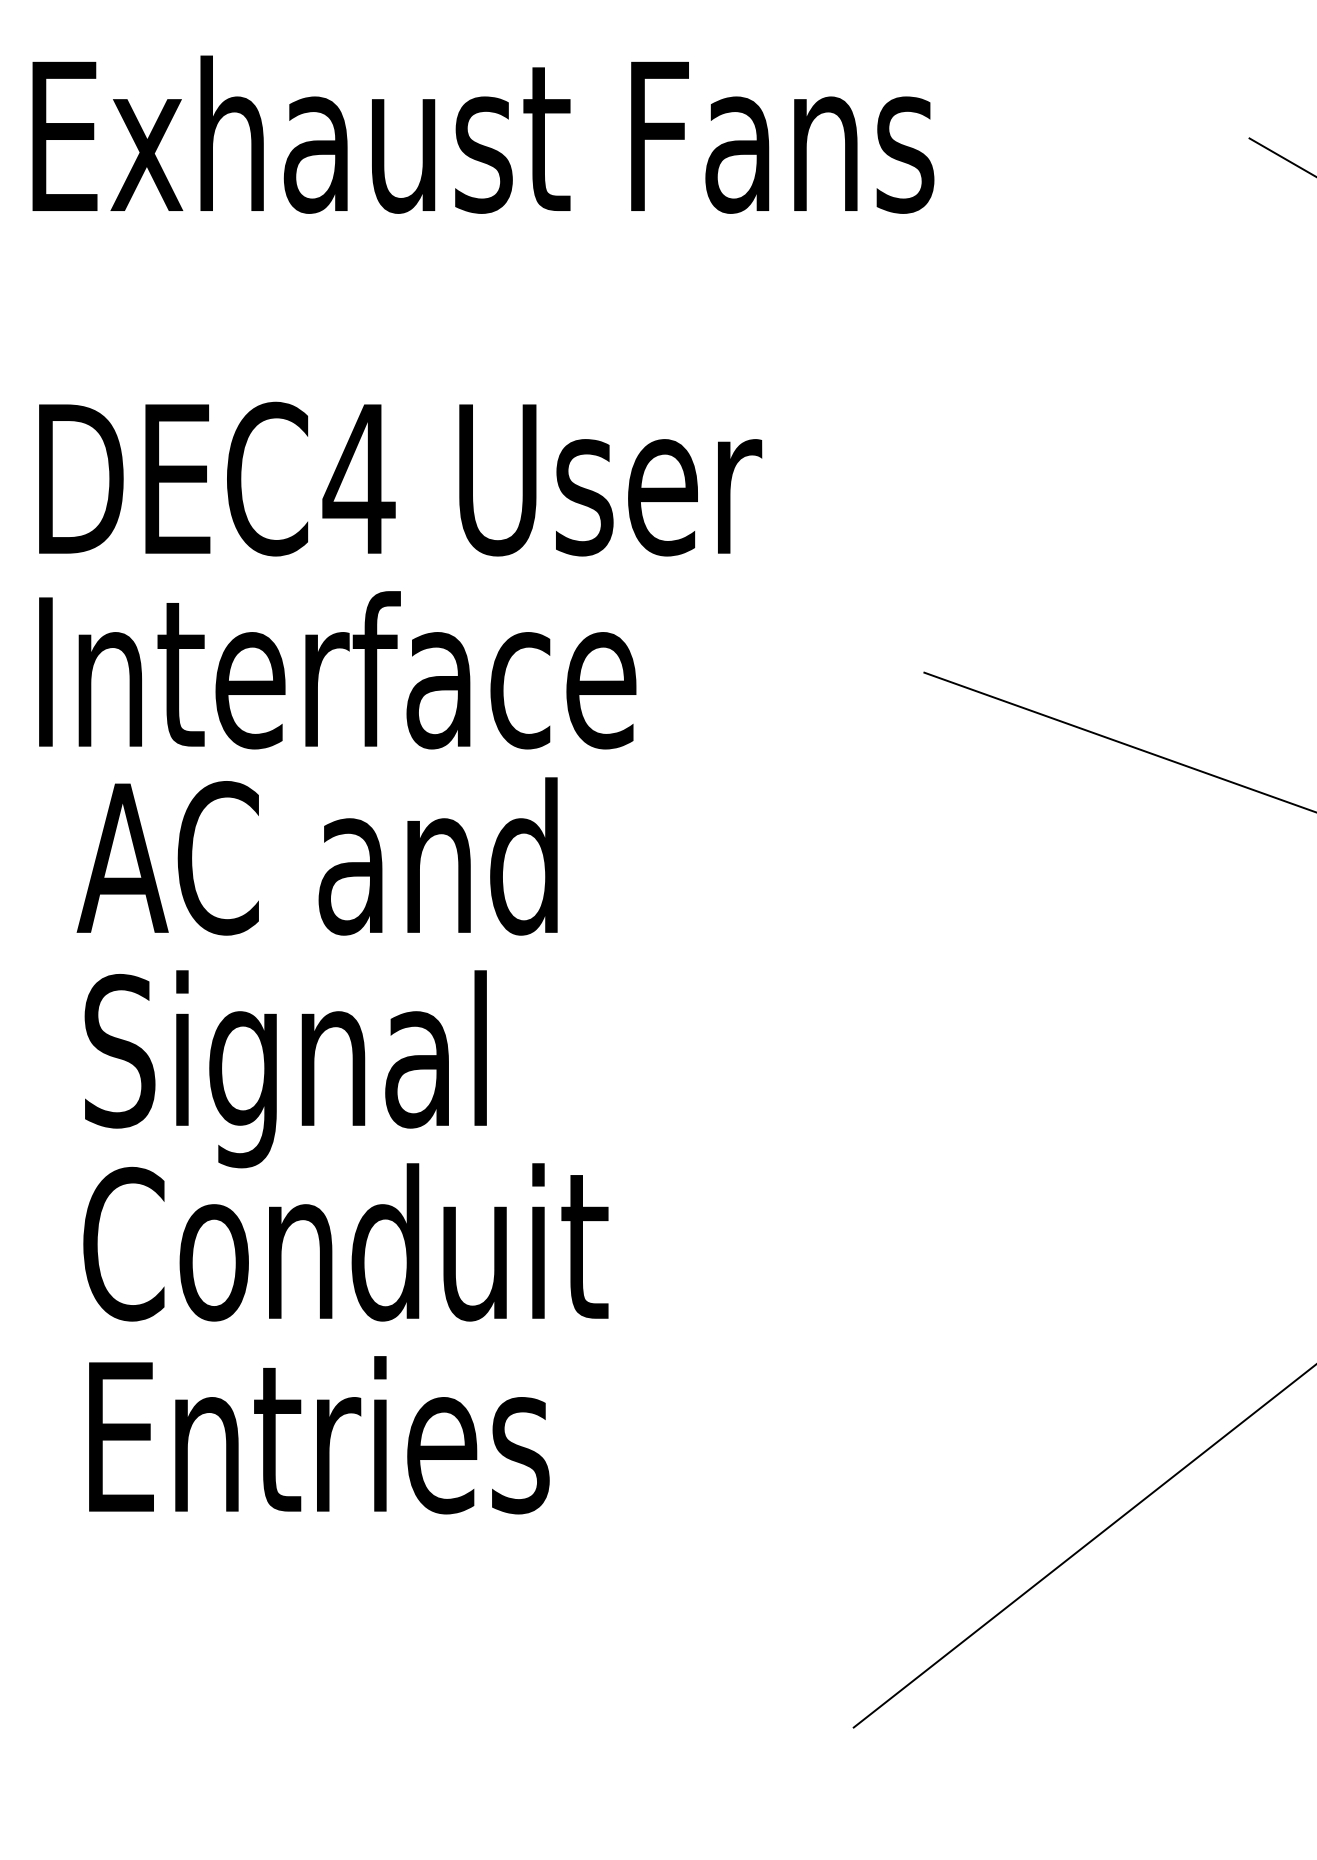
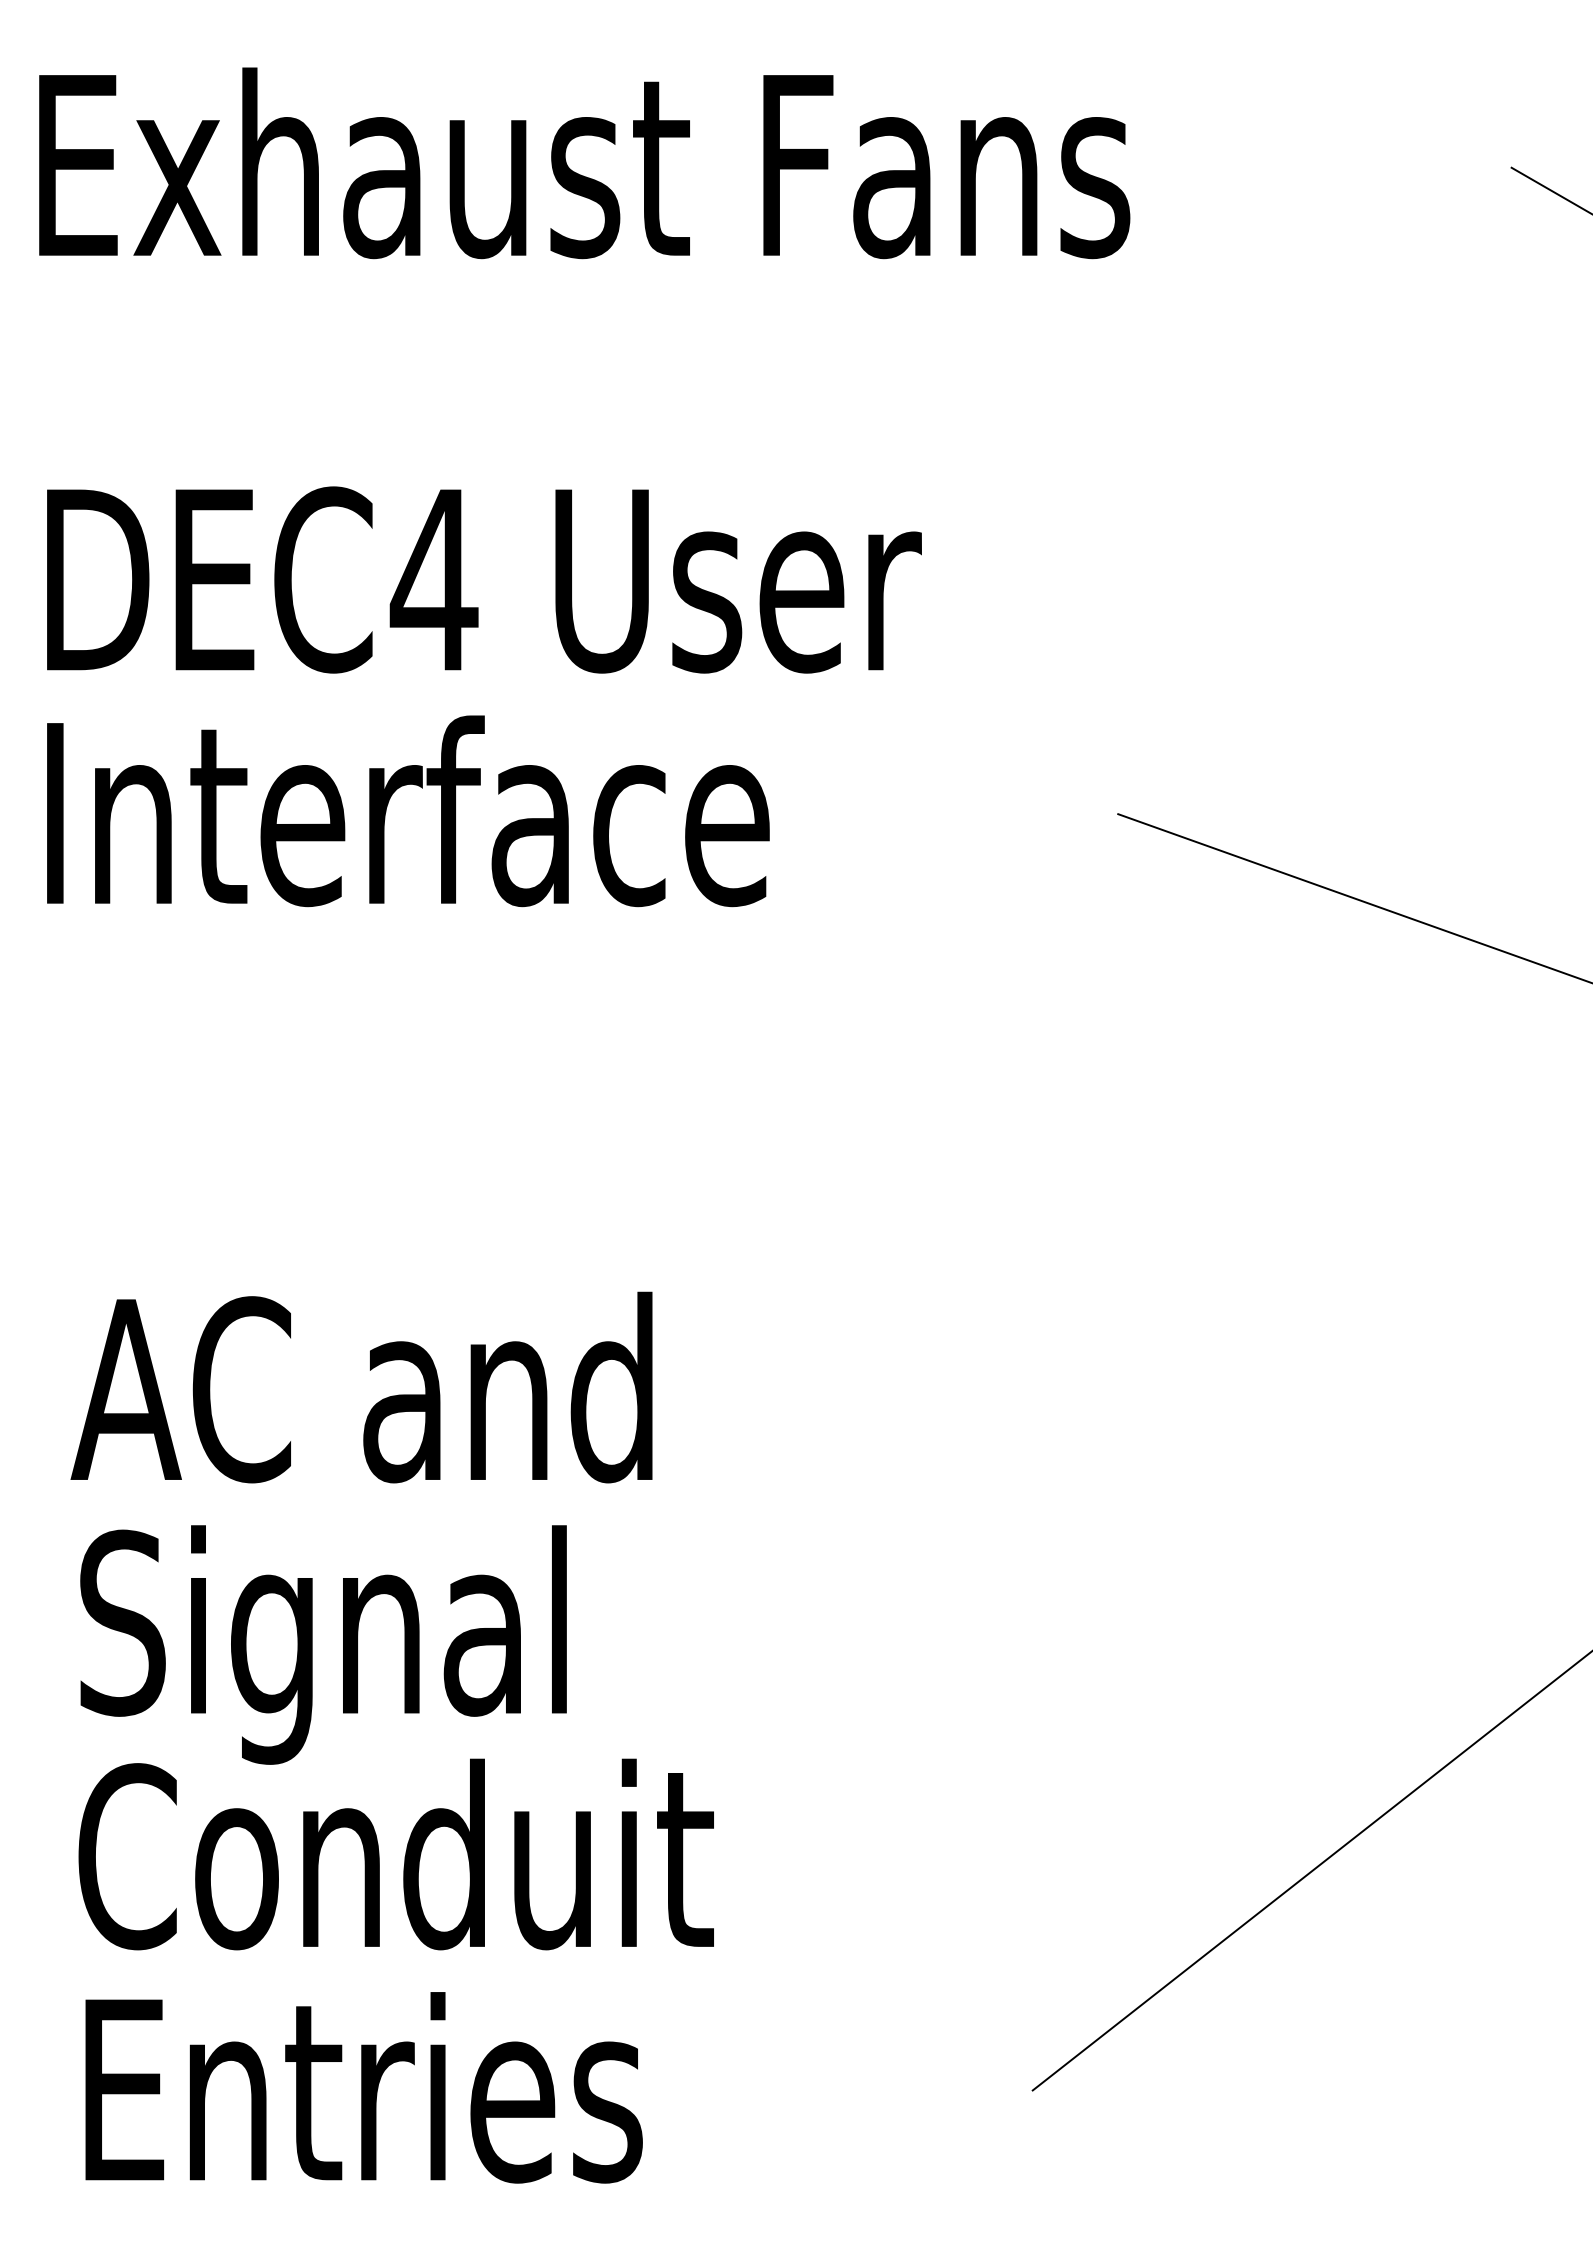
text: (341, 1145) -> (391, 1737), moved

